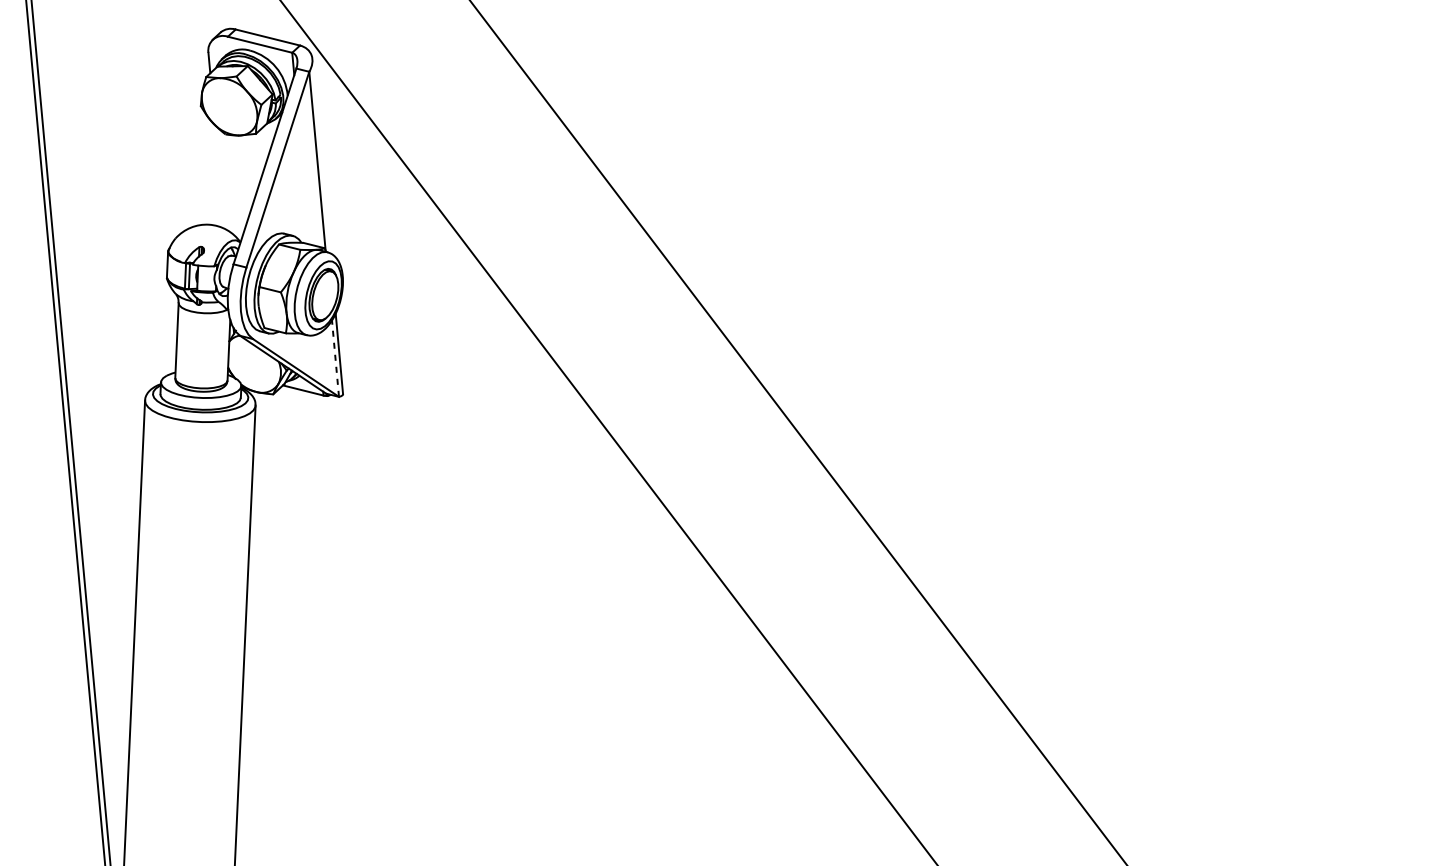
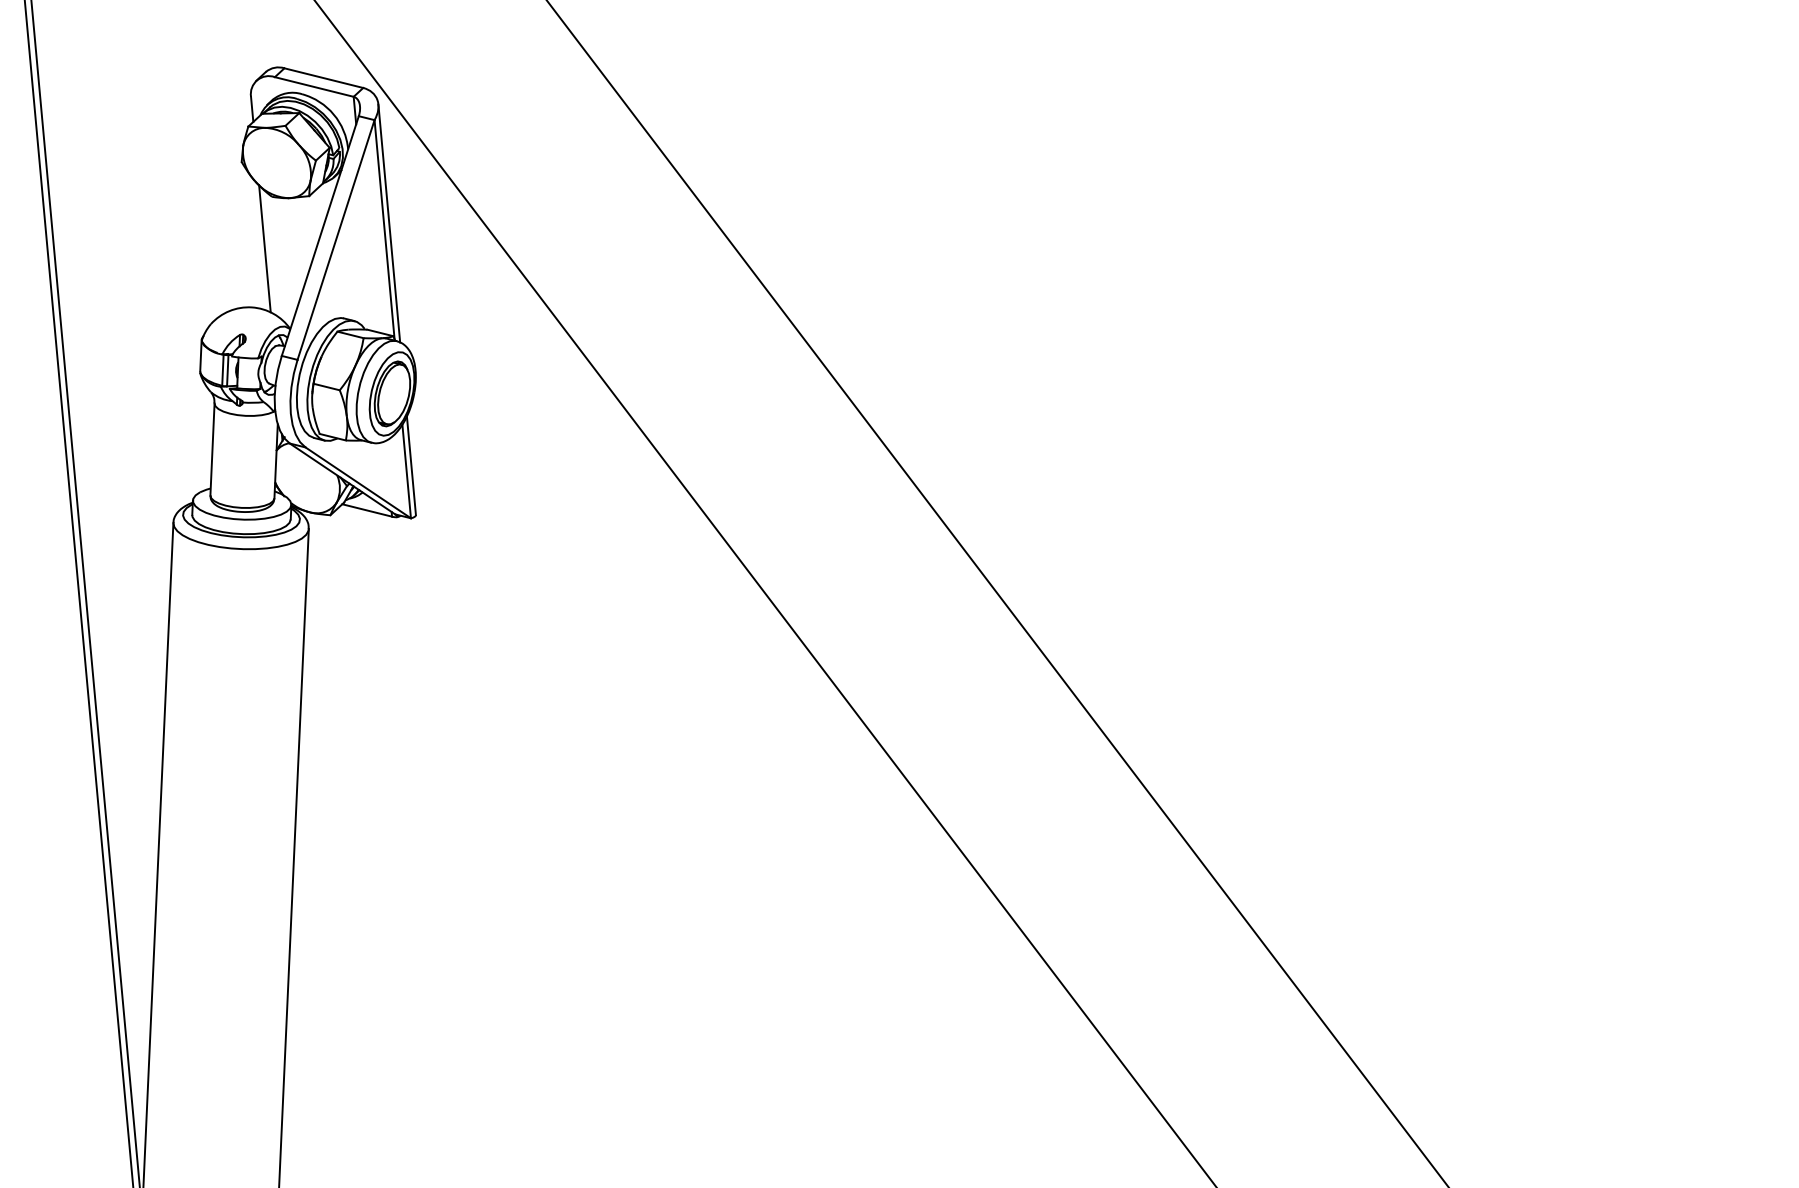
line: (321, 156) -> (389, 223), added
line: (219, 176) -> (264, 248), added
line: (335, 358) -> (406, 471), dashed -> solid

